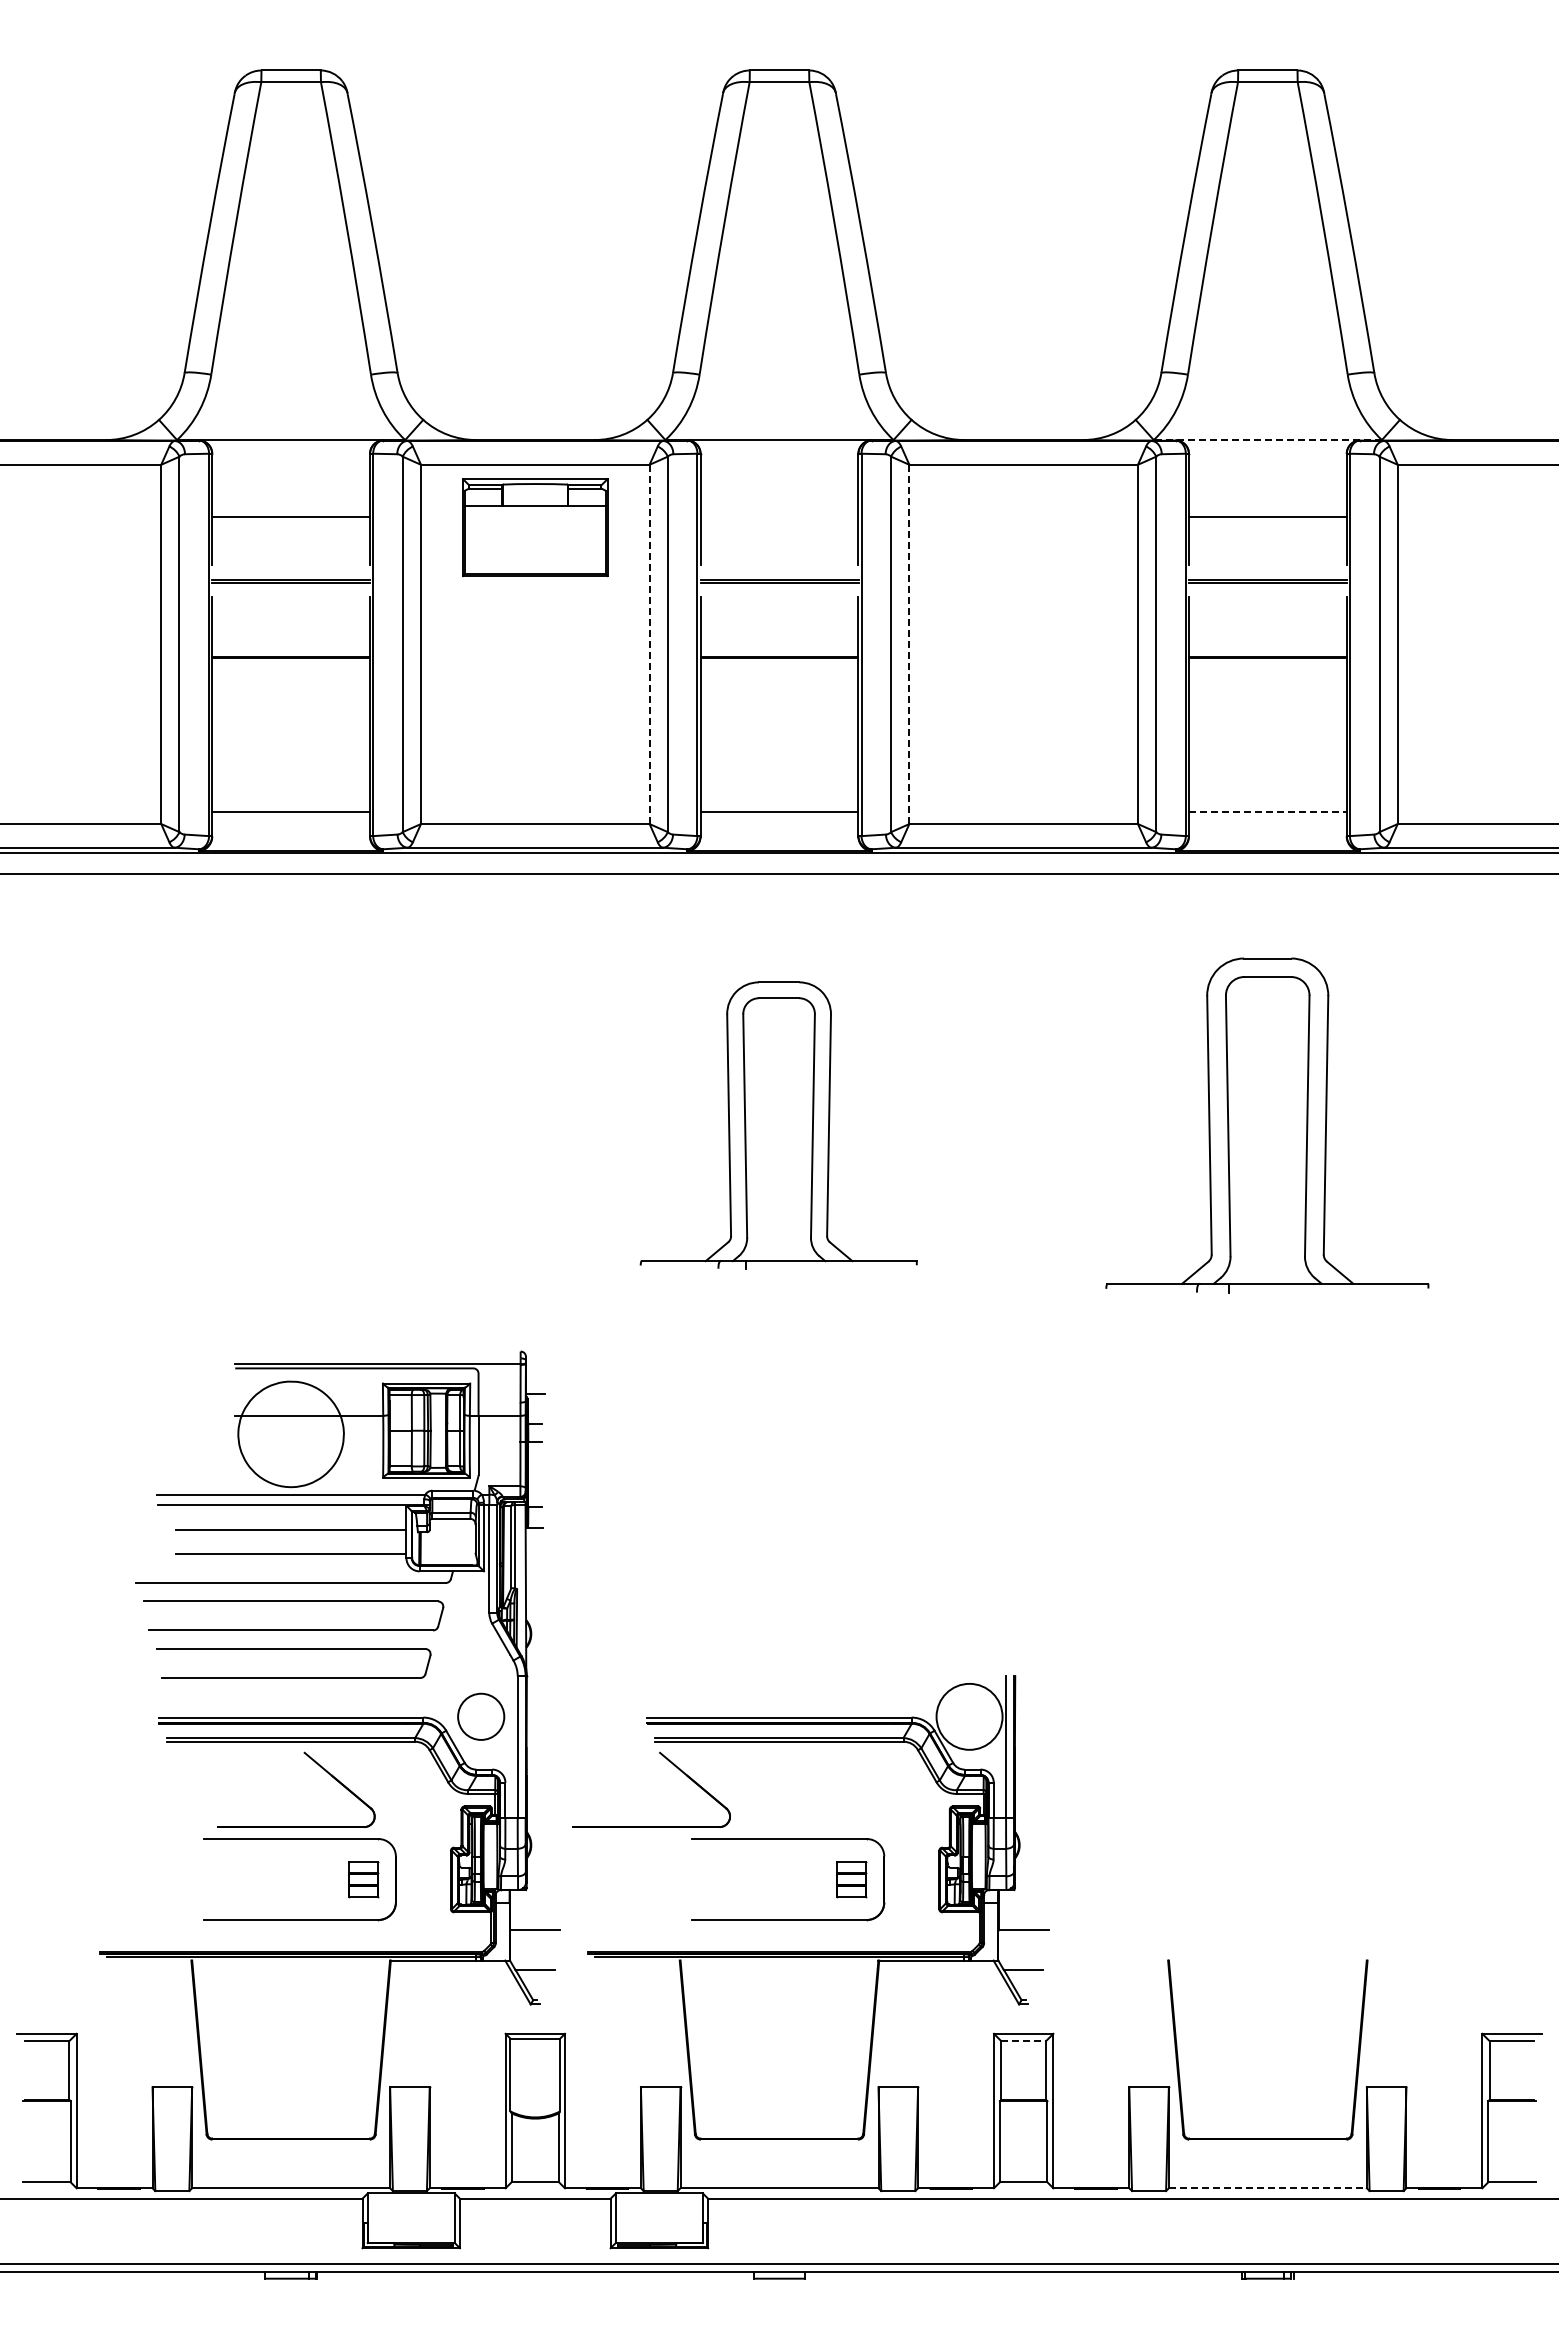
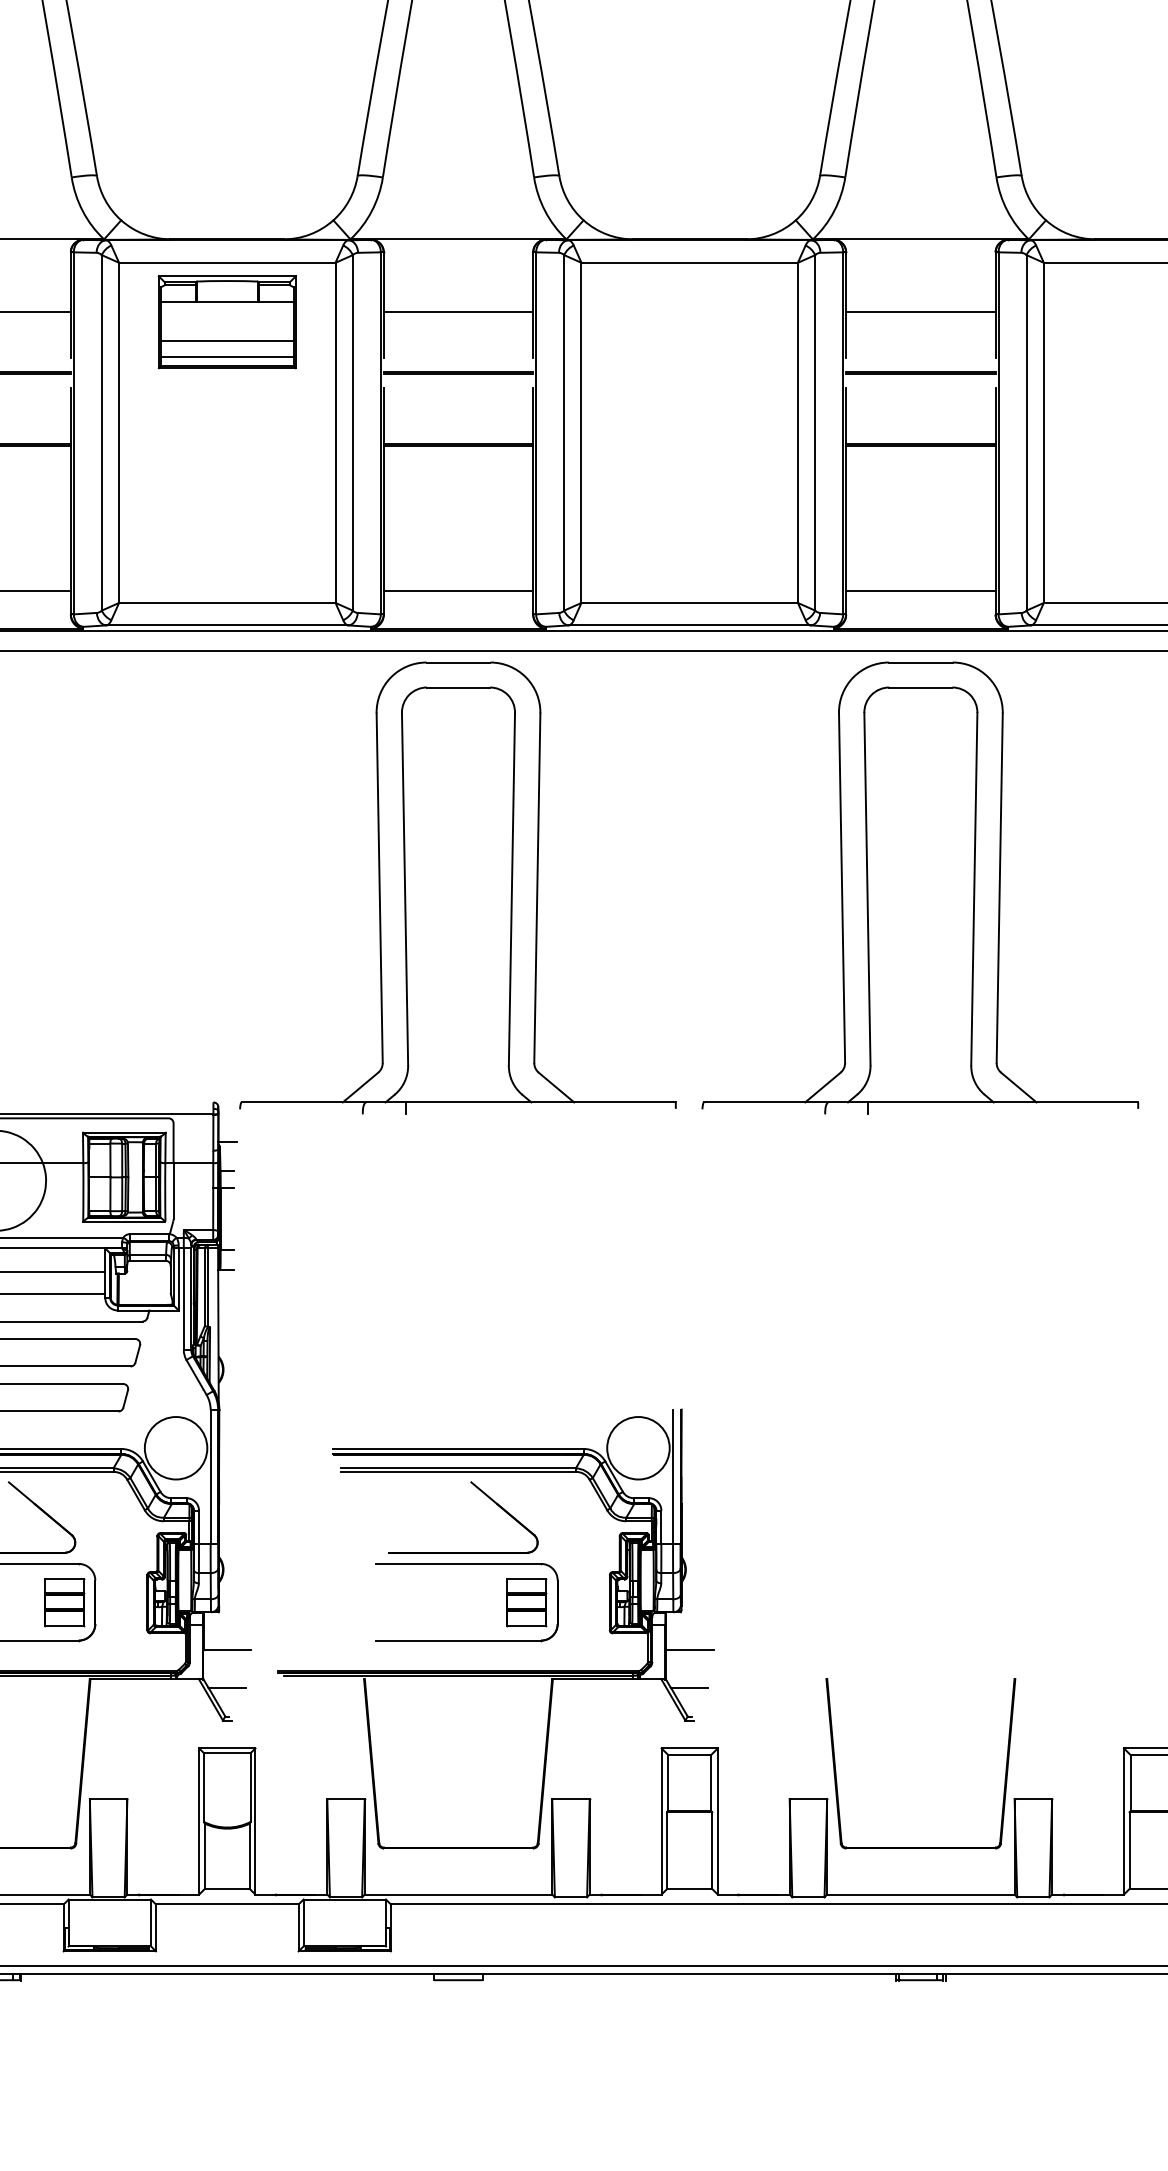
line: (1267, 440) -> (920, 239), dashed -> solid
line: (779, 517) -> (458, 312), added
line: (534, 546) -> (226, 340), added
line: (534, 564) -> (226, 357), added
line: (649, 644) -> (335, 432), dashed -> solid
line: (909, 644) -> (581, 432), dashed -> solid
line: (1267, 811) -> (920, 591), dashed -> solid
part: (778, 1125) -> (457, 888), size x1.67
part: (1267, 1125) -> (920, 888), size x1.43
circle: (481, 1716) -> (176, 1447), size x1.43
part: (669, 1762) -> (480, 1491), moved
part: (363, 1879) -> (64, 1602), size x1.43
part: (851, 1879) -> (526, 1602), size x1.43
line: (1024, 2041) -> (690, 1755), dashed -> solid
line: (1267, 2188) -> (920, 1894), dashed -> solid

